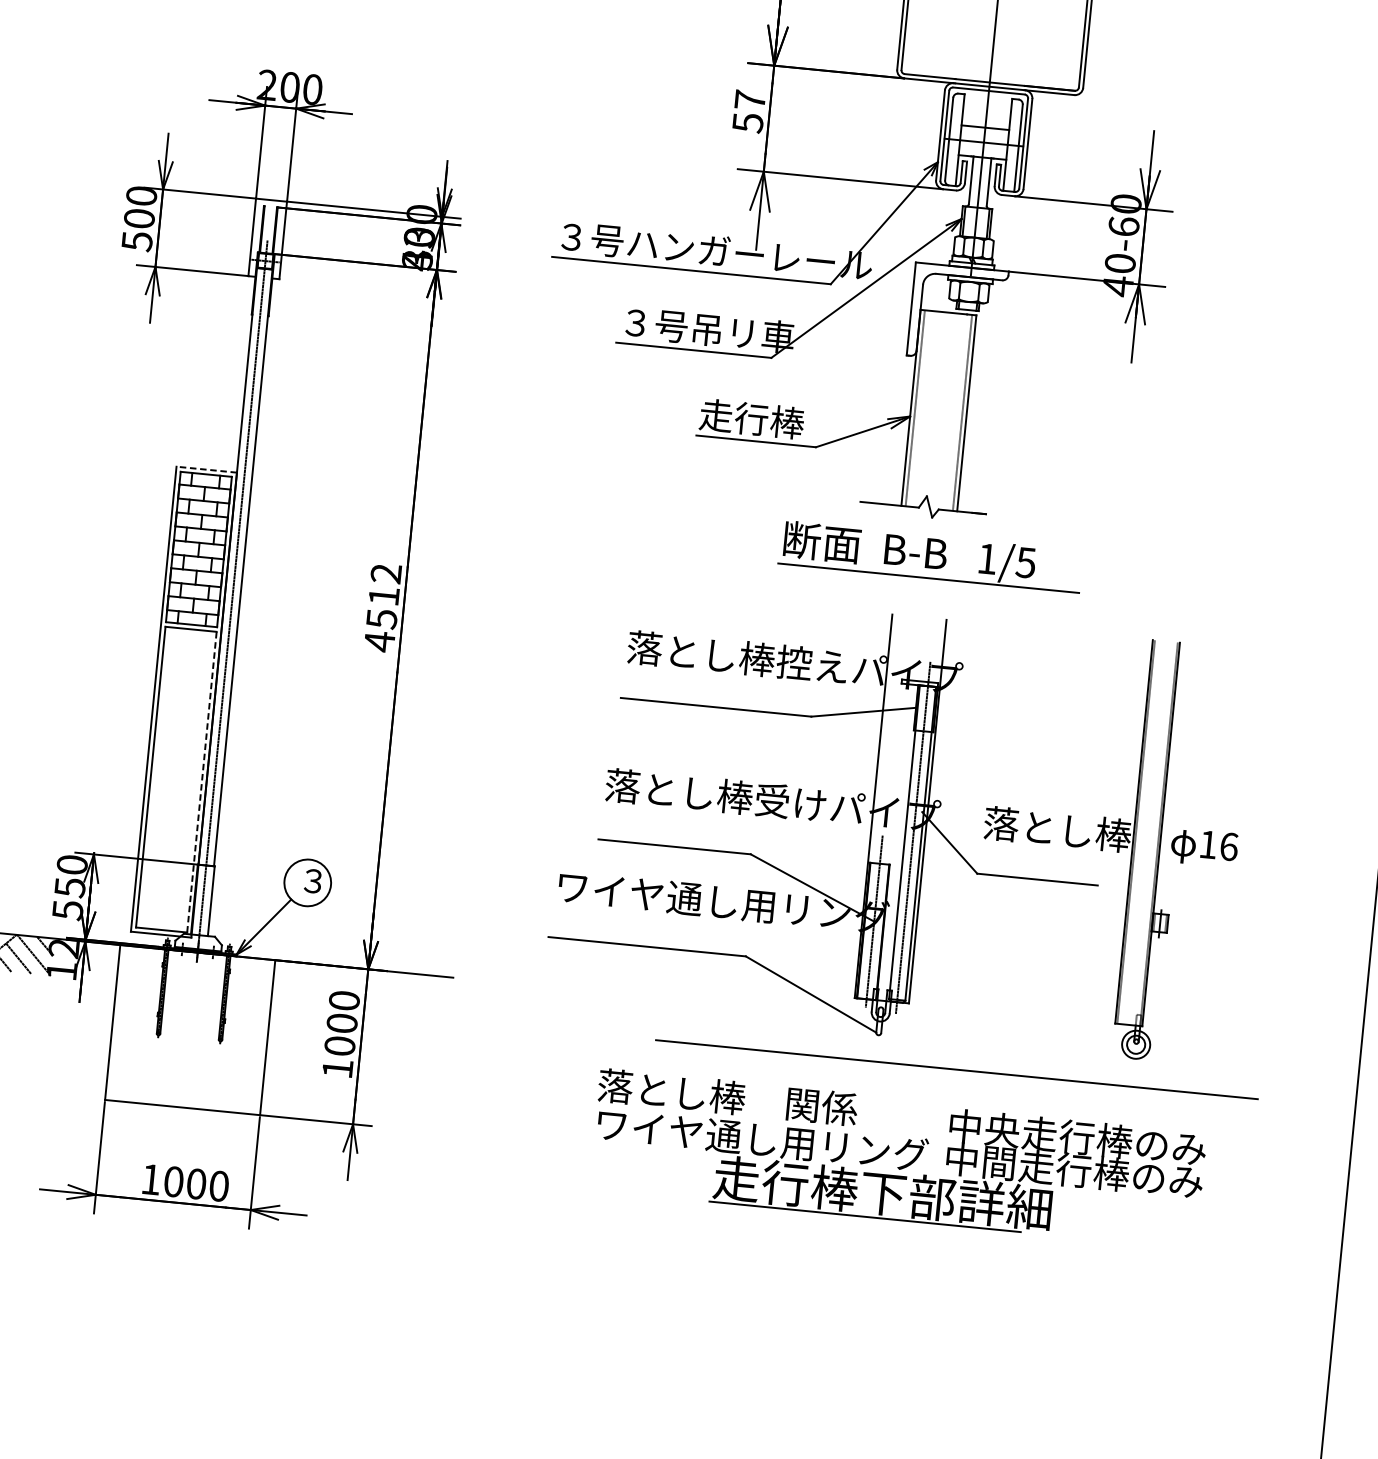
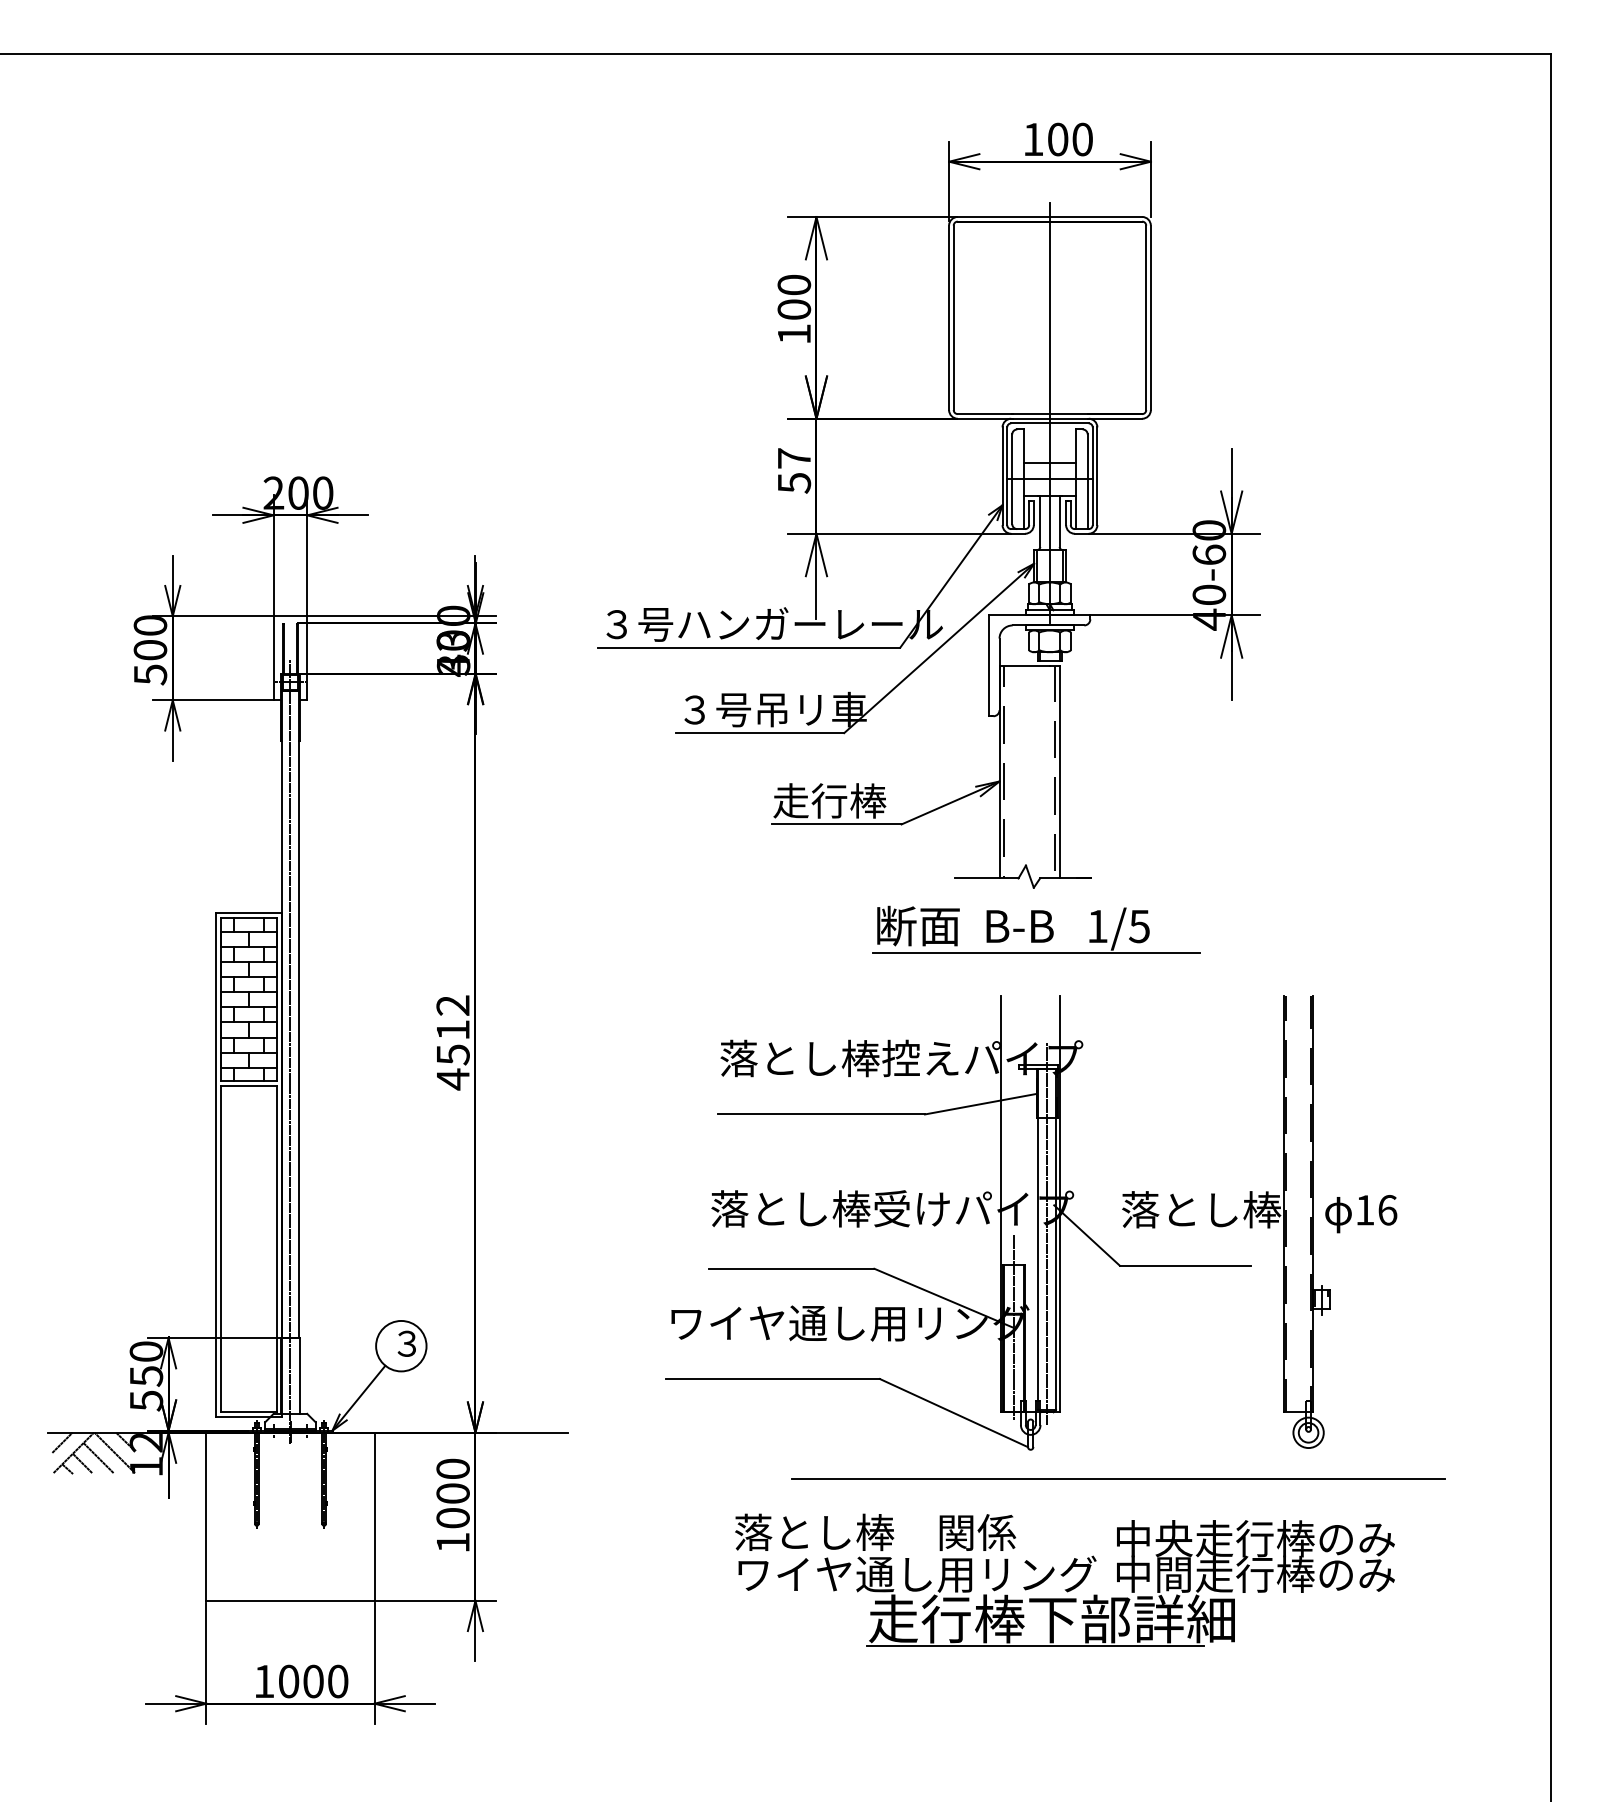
line: (207, 469) -> (249, 912), dashed -> solid
line: (201, 781) -> (276, 1248), dashed -> solid

